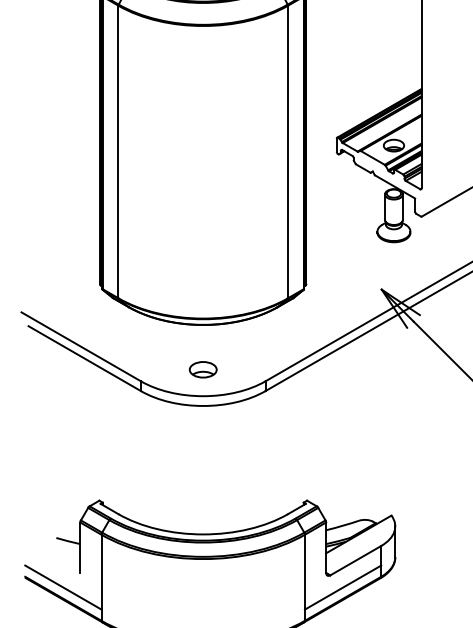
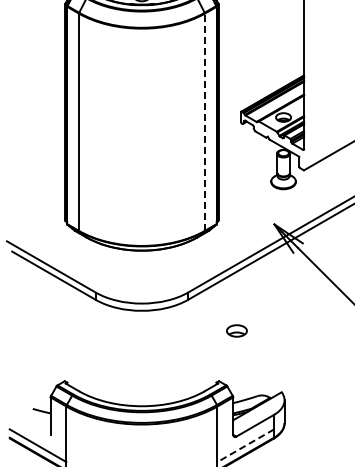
line: (287, 152) -> (204, 122), solid -> dashed
part: (202, 369) -> (236, 330), moved
line: (342, 587) -> (245, 445), solid -> dashed

